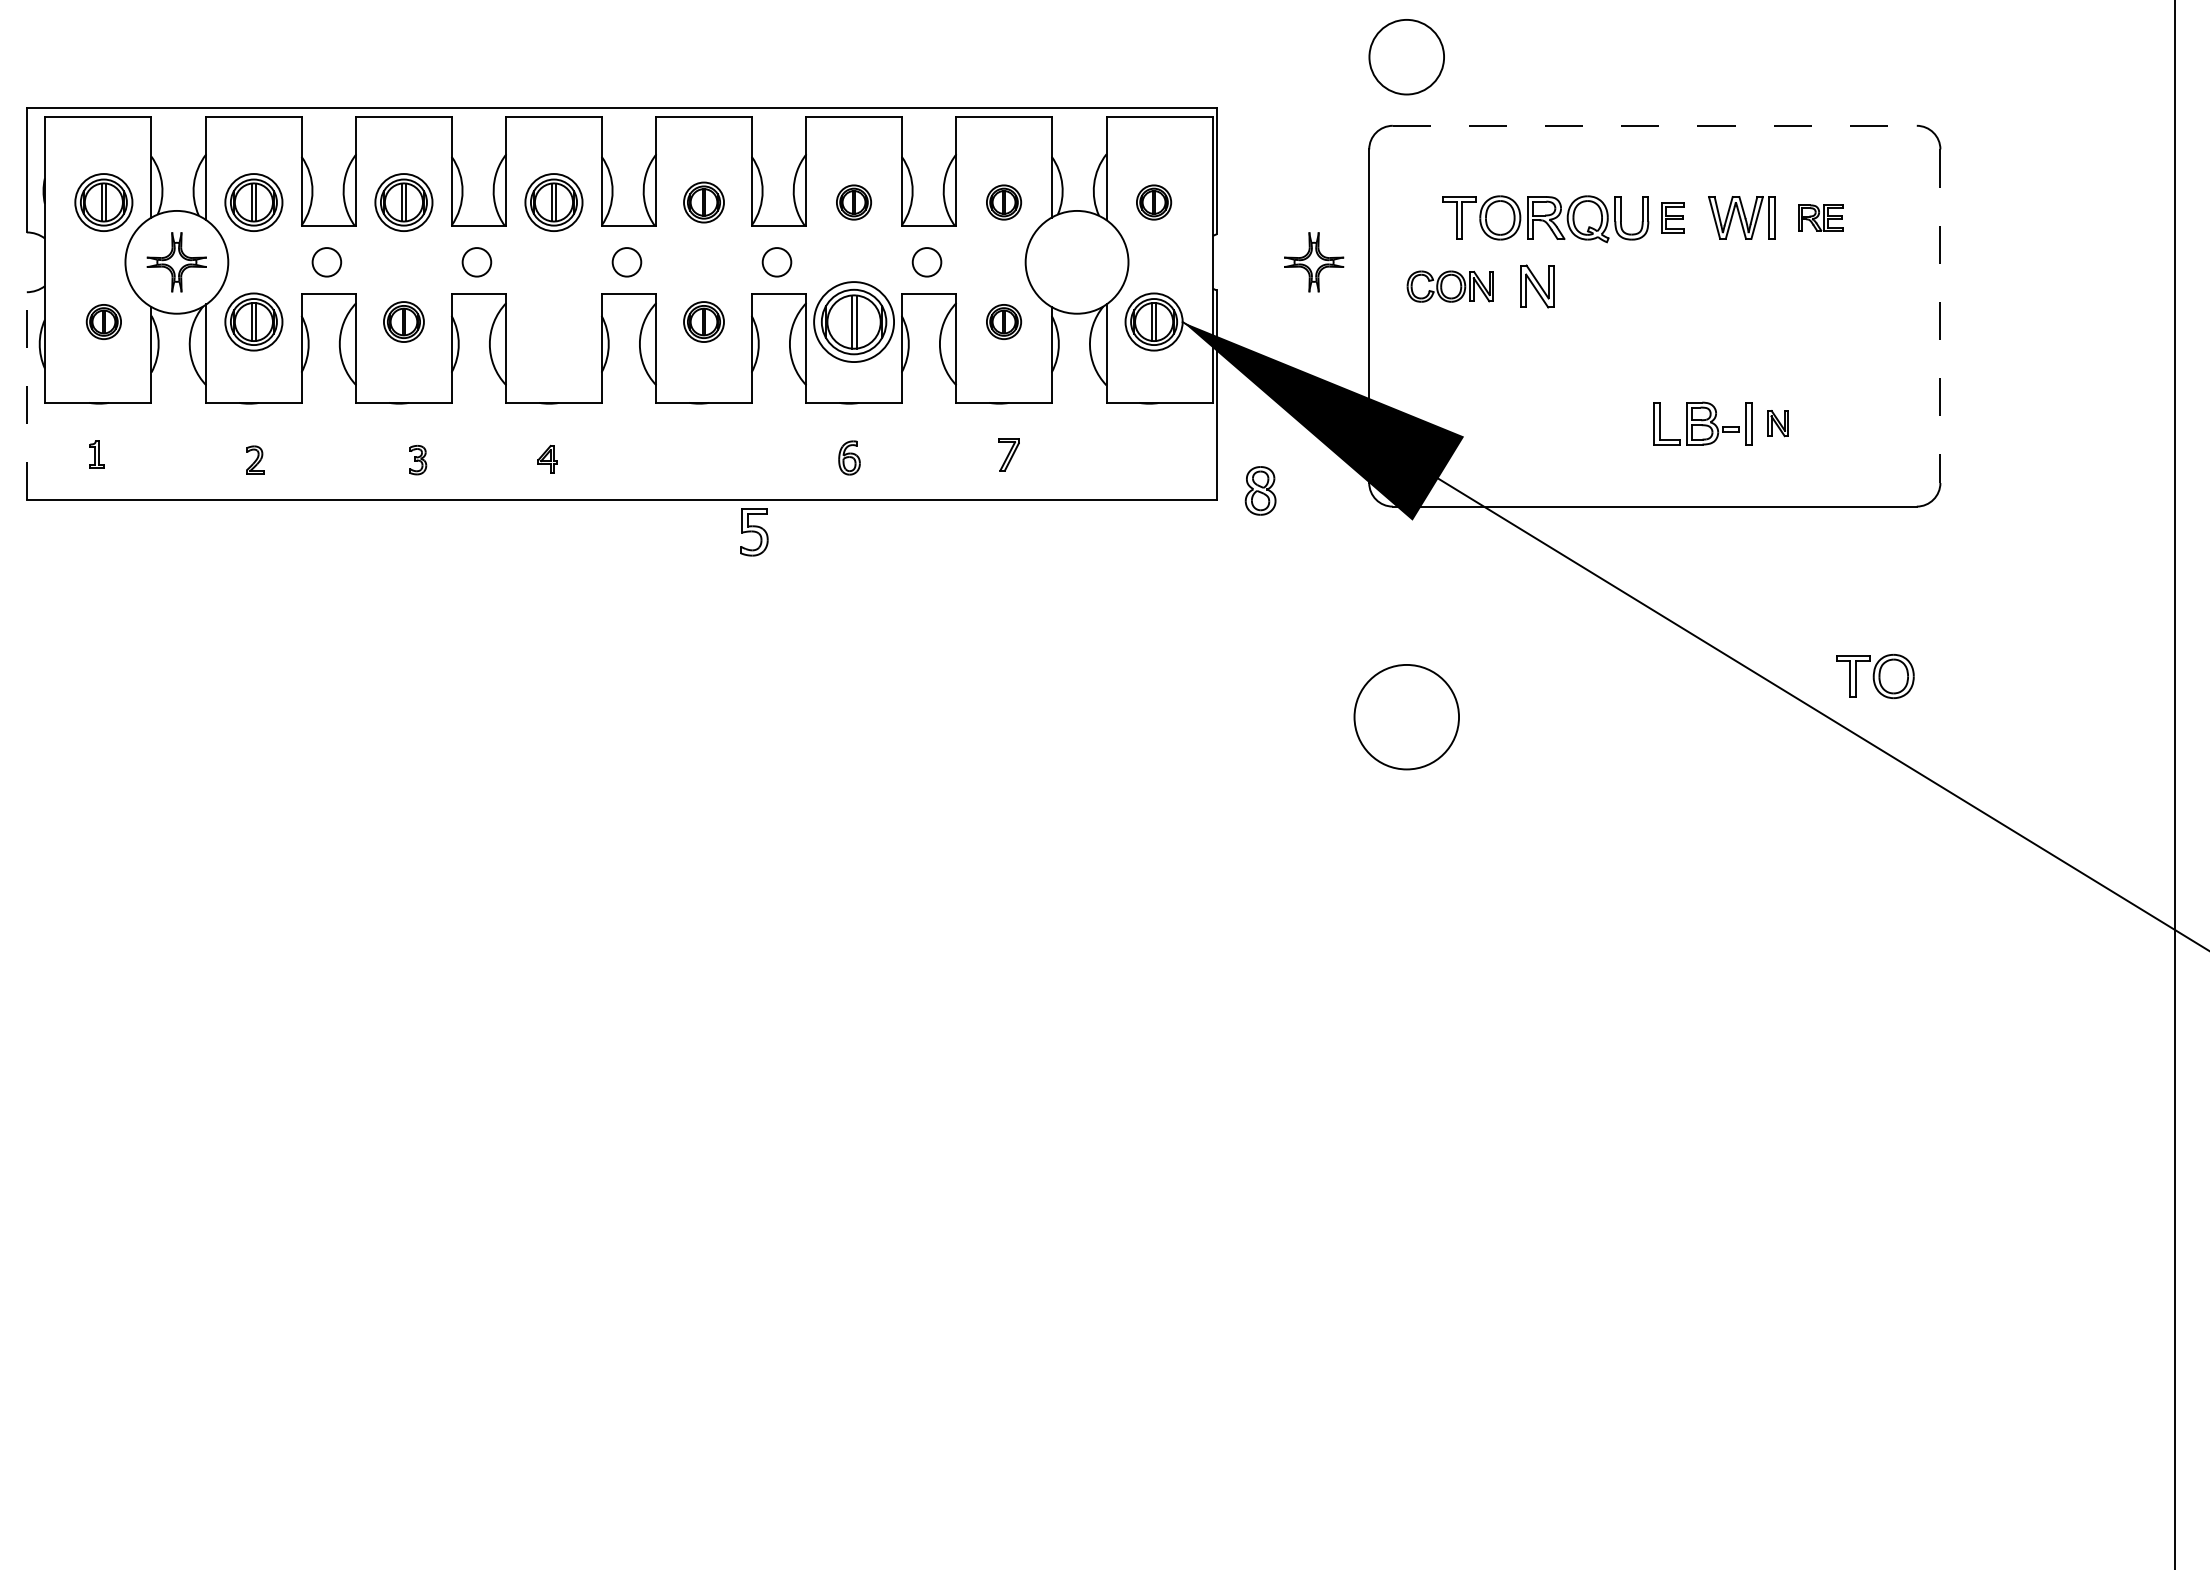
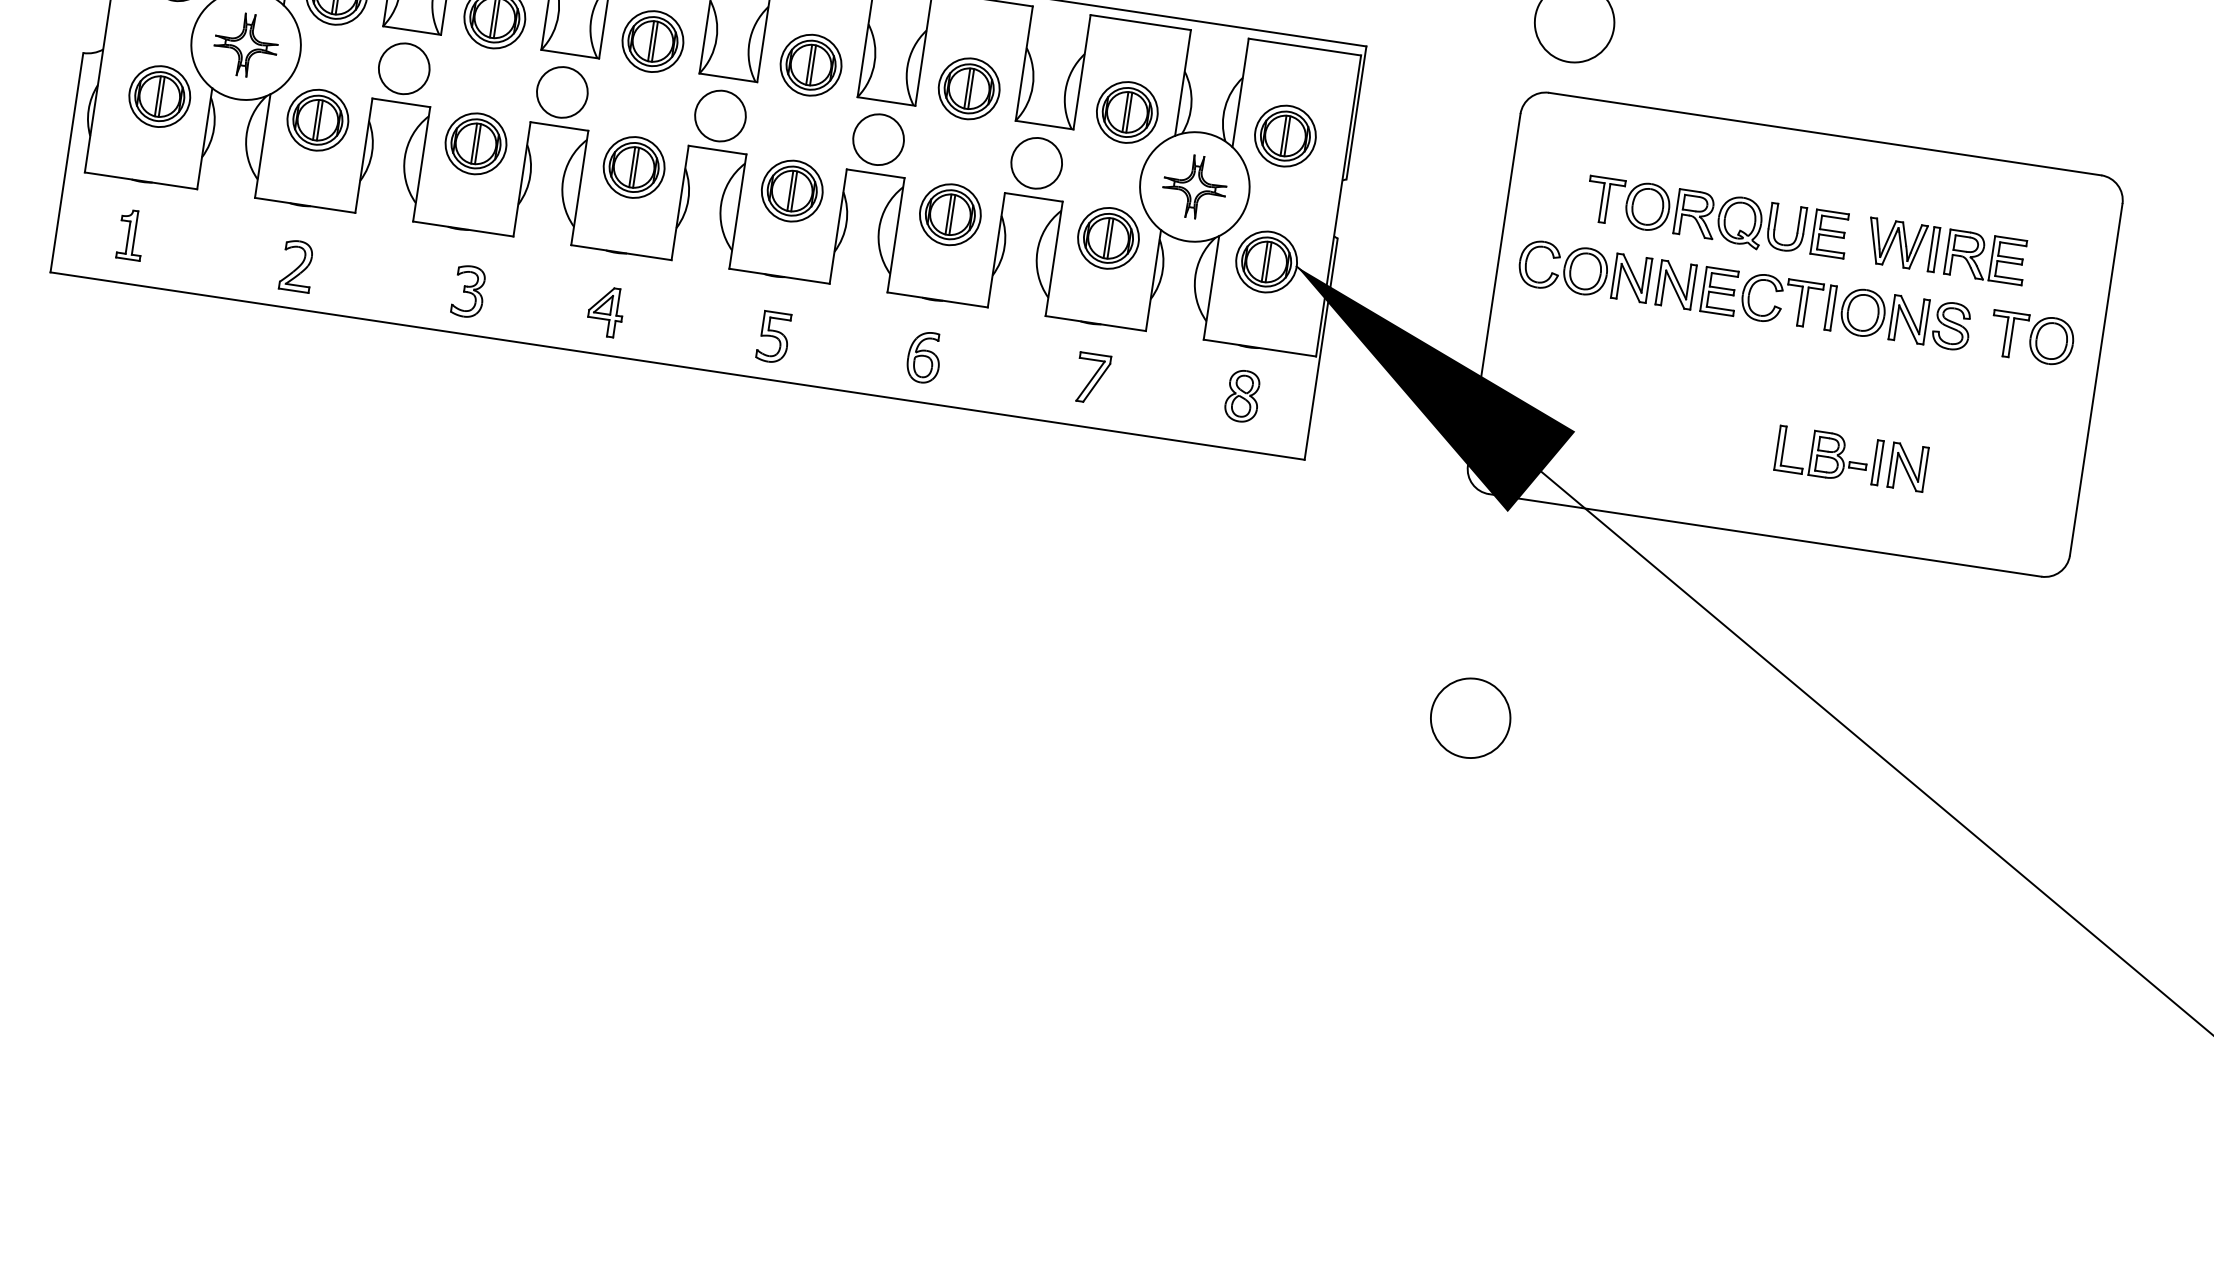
line: (1654, 125) -> (1824, 133), dashed -> solid
part: (703, 202) -> (810, 65), size x1.43
part: (853, 202) -> (968, 88), size x1.67
part: (1003, 202) -> (1126, 112), size x1.67
part: (1153, 202) -> (1284, 135), size x1.67
part: (1673, 217) -> (1830, 233), size x1.43
part: (1820, 217) -> (1985, 256), size x1.67
circle: (326, 262) -> (403, 68), size x1.67
circle: (476, 262) -> (561, 92), size x1.67
circle: (626, 262) -> (719, 116), size x1.67
circle: (776, 262) -> (878, 139), size x1.67
circle: (926, 262) -> (1036, 163), size x1.67
part: (1314, 262) -> (1195, 187), moved
part: (1450, 286) -> (1584, 271), size x1.43
part: (1689, 286) -> (1836, 308), added
line: (1940, 316) -> (2096, 380), dashed -> solid
part: (103, 321) -> (159, 95), size x1.67
part: (403, 321) -> (475, 143), size x1.43
part: (553, 321) -> (633, 166), added
part: (703, 321) -> (791, 190), size x1.43
part: (853, 321) -> (949, 214), size x0.71
part: (1003, 321) -> (1107, 237), size x1.67
line: (26, 395) -> (66, 161), dashed -> solid
part: (1778, 423) -> (1908, 467), size x1.67
part: (96, 454) -> (131, 235), size x1.67
part: (1008, 454) -> (1092, 378), size x1.43
part: (849, 457) -> (924, 356), size x1.43
part: (417, 459) -> (468, 290), size x1.67
part: (547, 459) -> (605, 311), size x1.67
part: (254, 460) -> (296, 266), size x1.67
part: (1260, 490) -> (1242, 395), moved
part: (754, 532) -> (774, 337), moved
part: (1875, 676) -> (2032, 338), moved
circle: (1406, 716) -> (1470, 717), size x0.71

